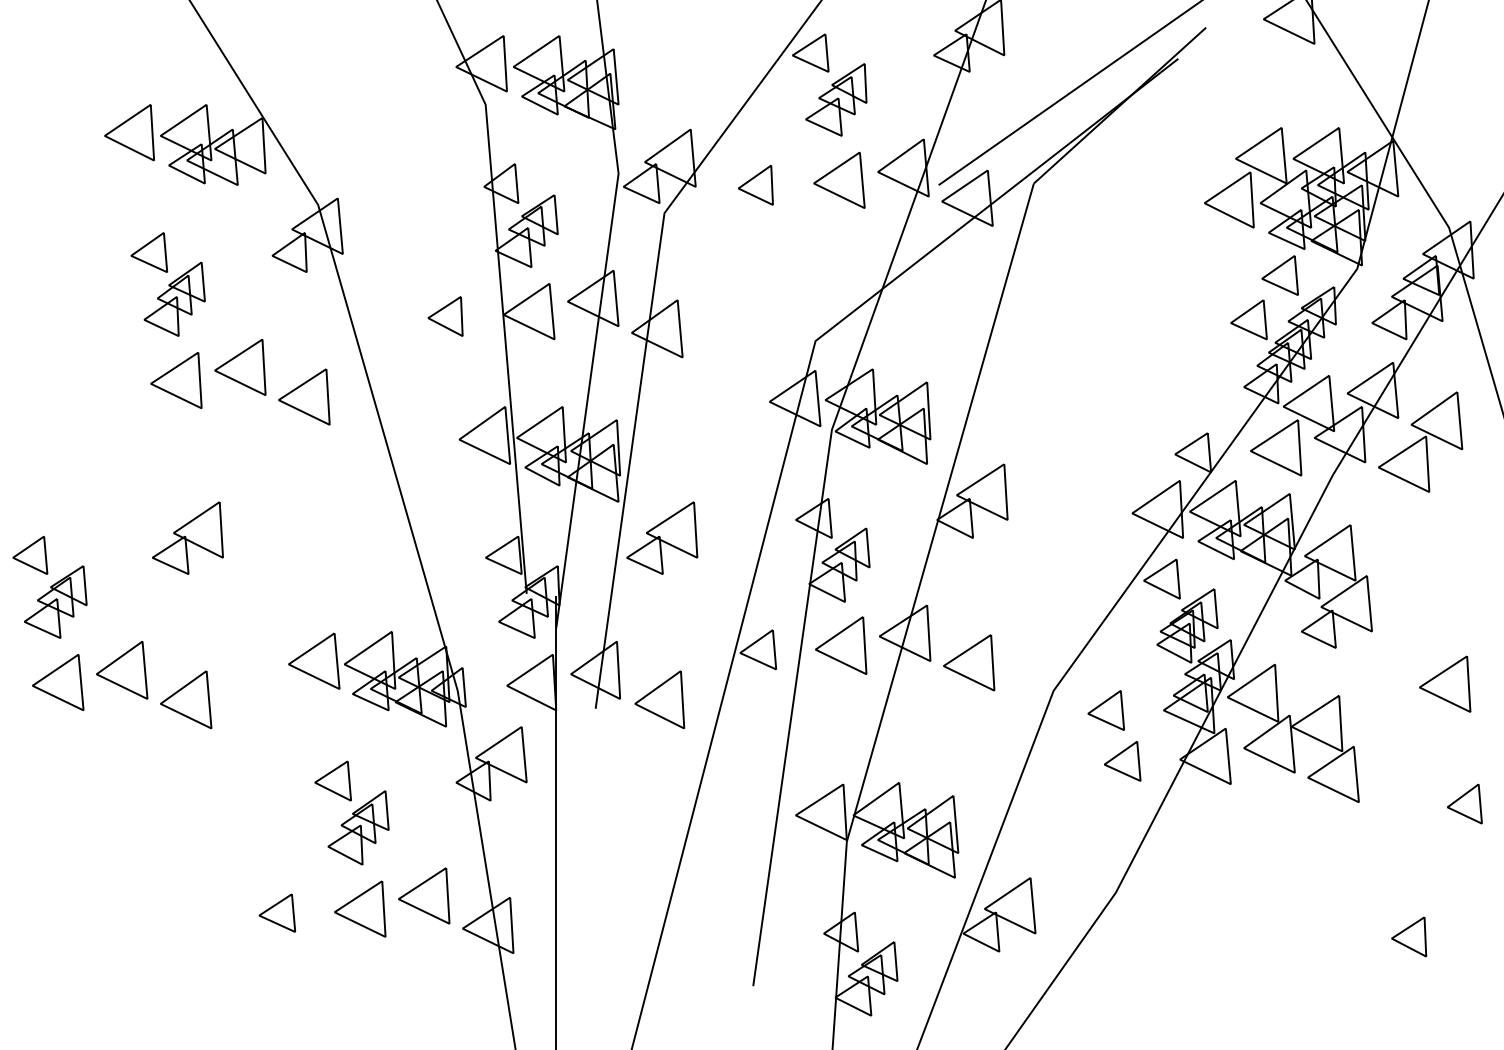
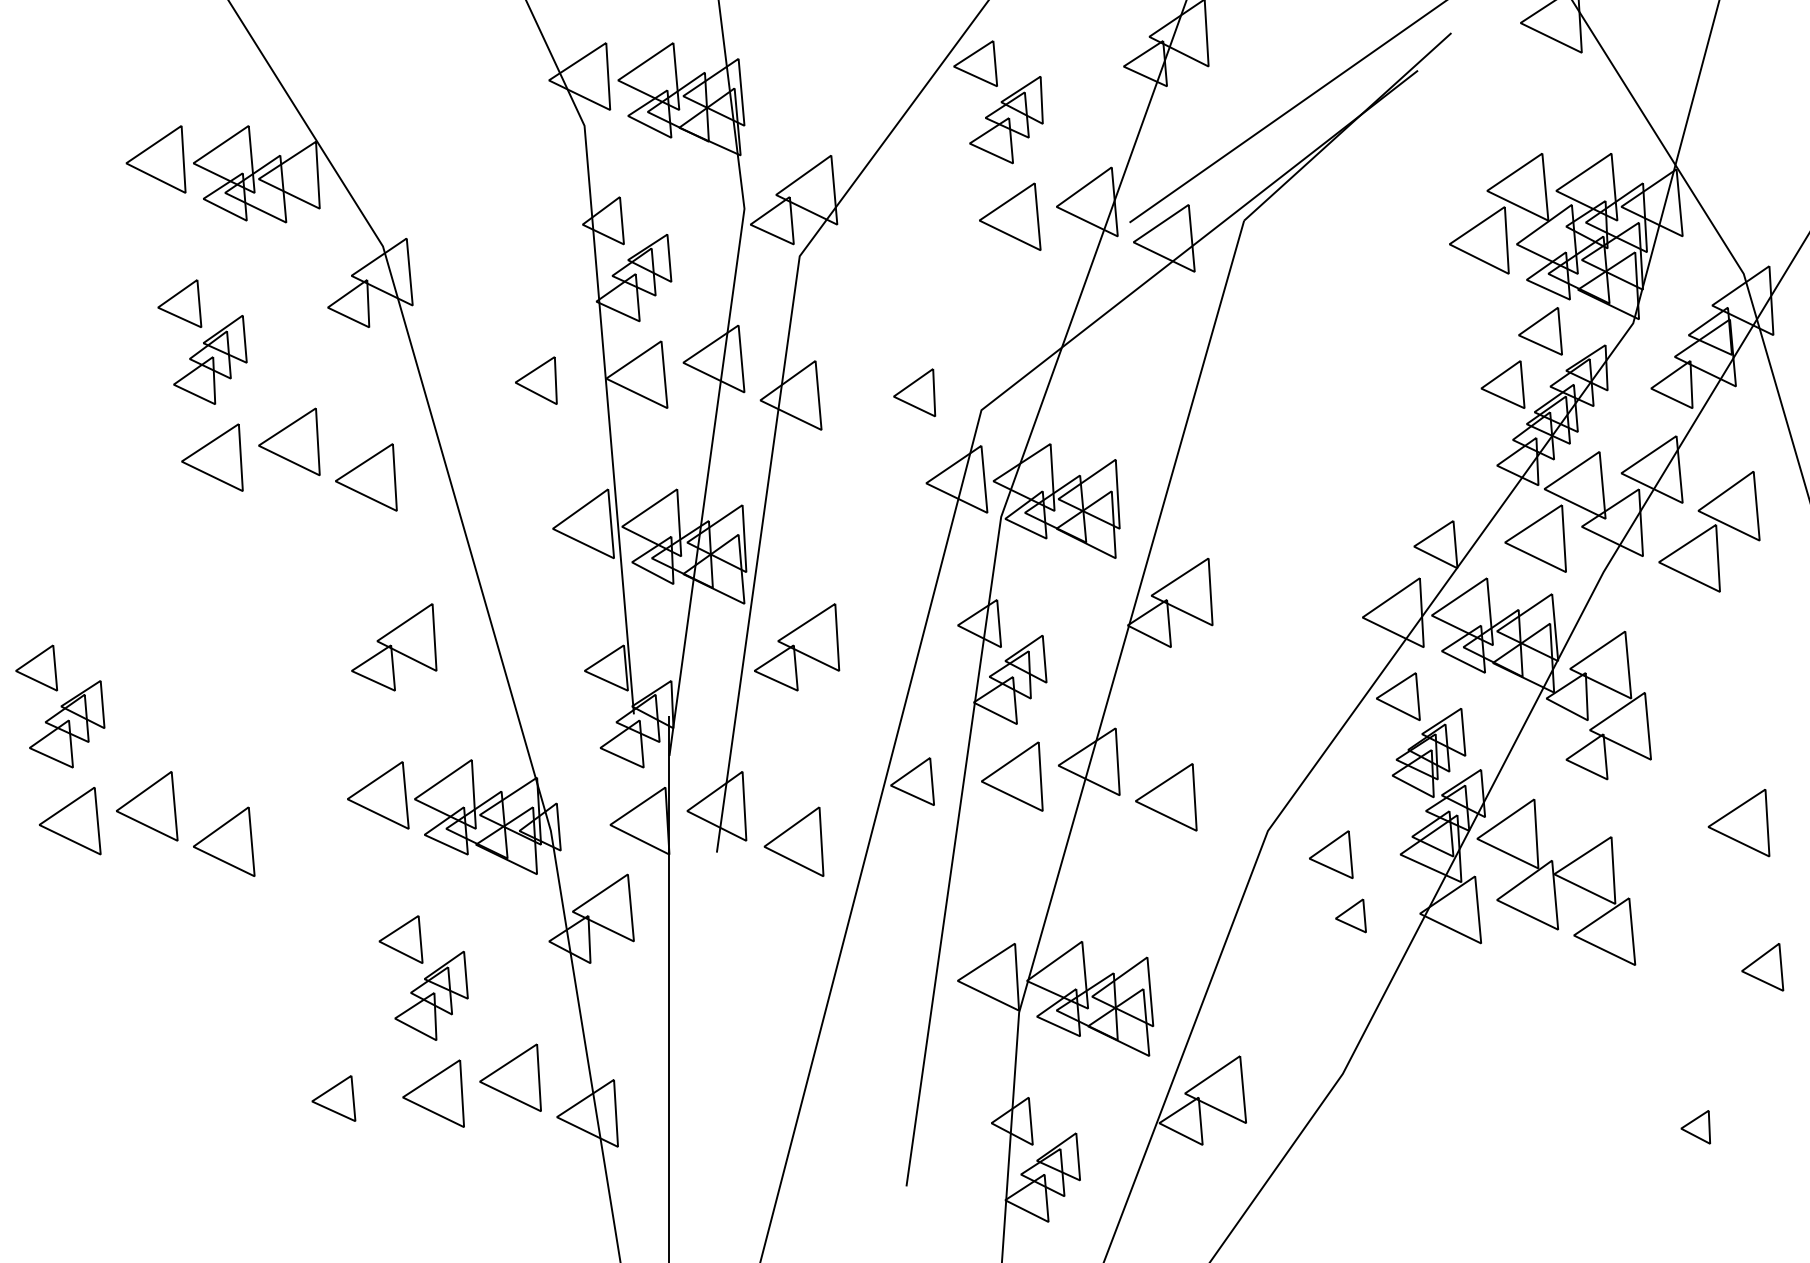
part: (755, 185) -> (914, 392), moved
part: (188, 538) -> (394, 647), moved
part: (1122, 761) -> (1350, 915), size x0.7
part: (1408, 937) -> (1695, 1127), size x0.7

